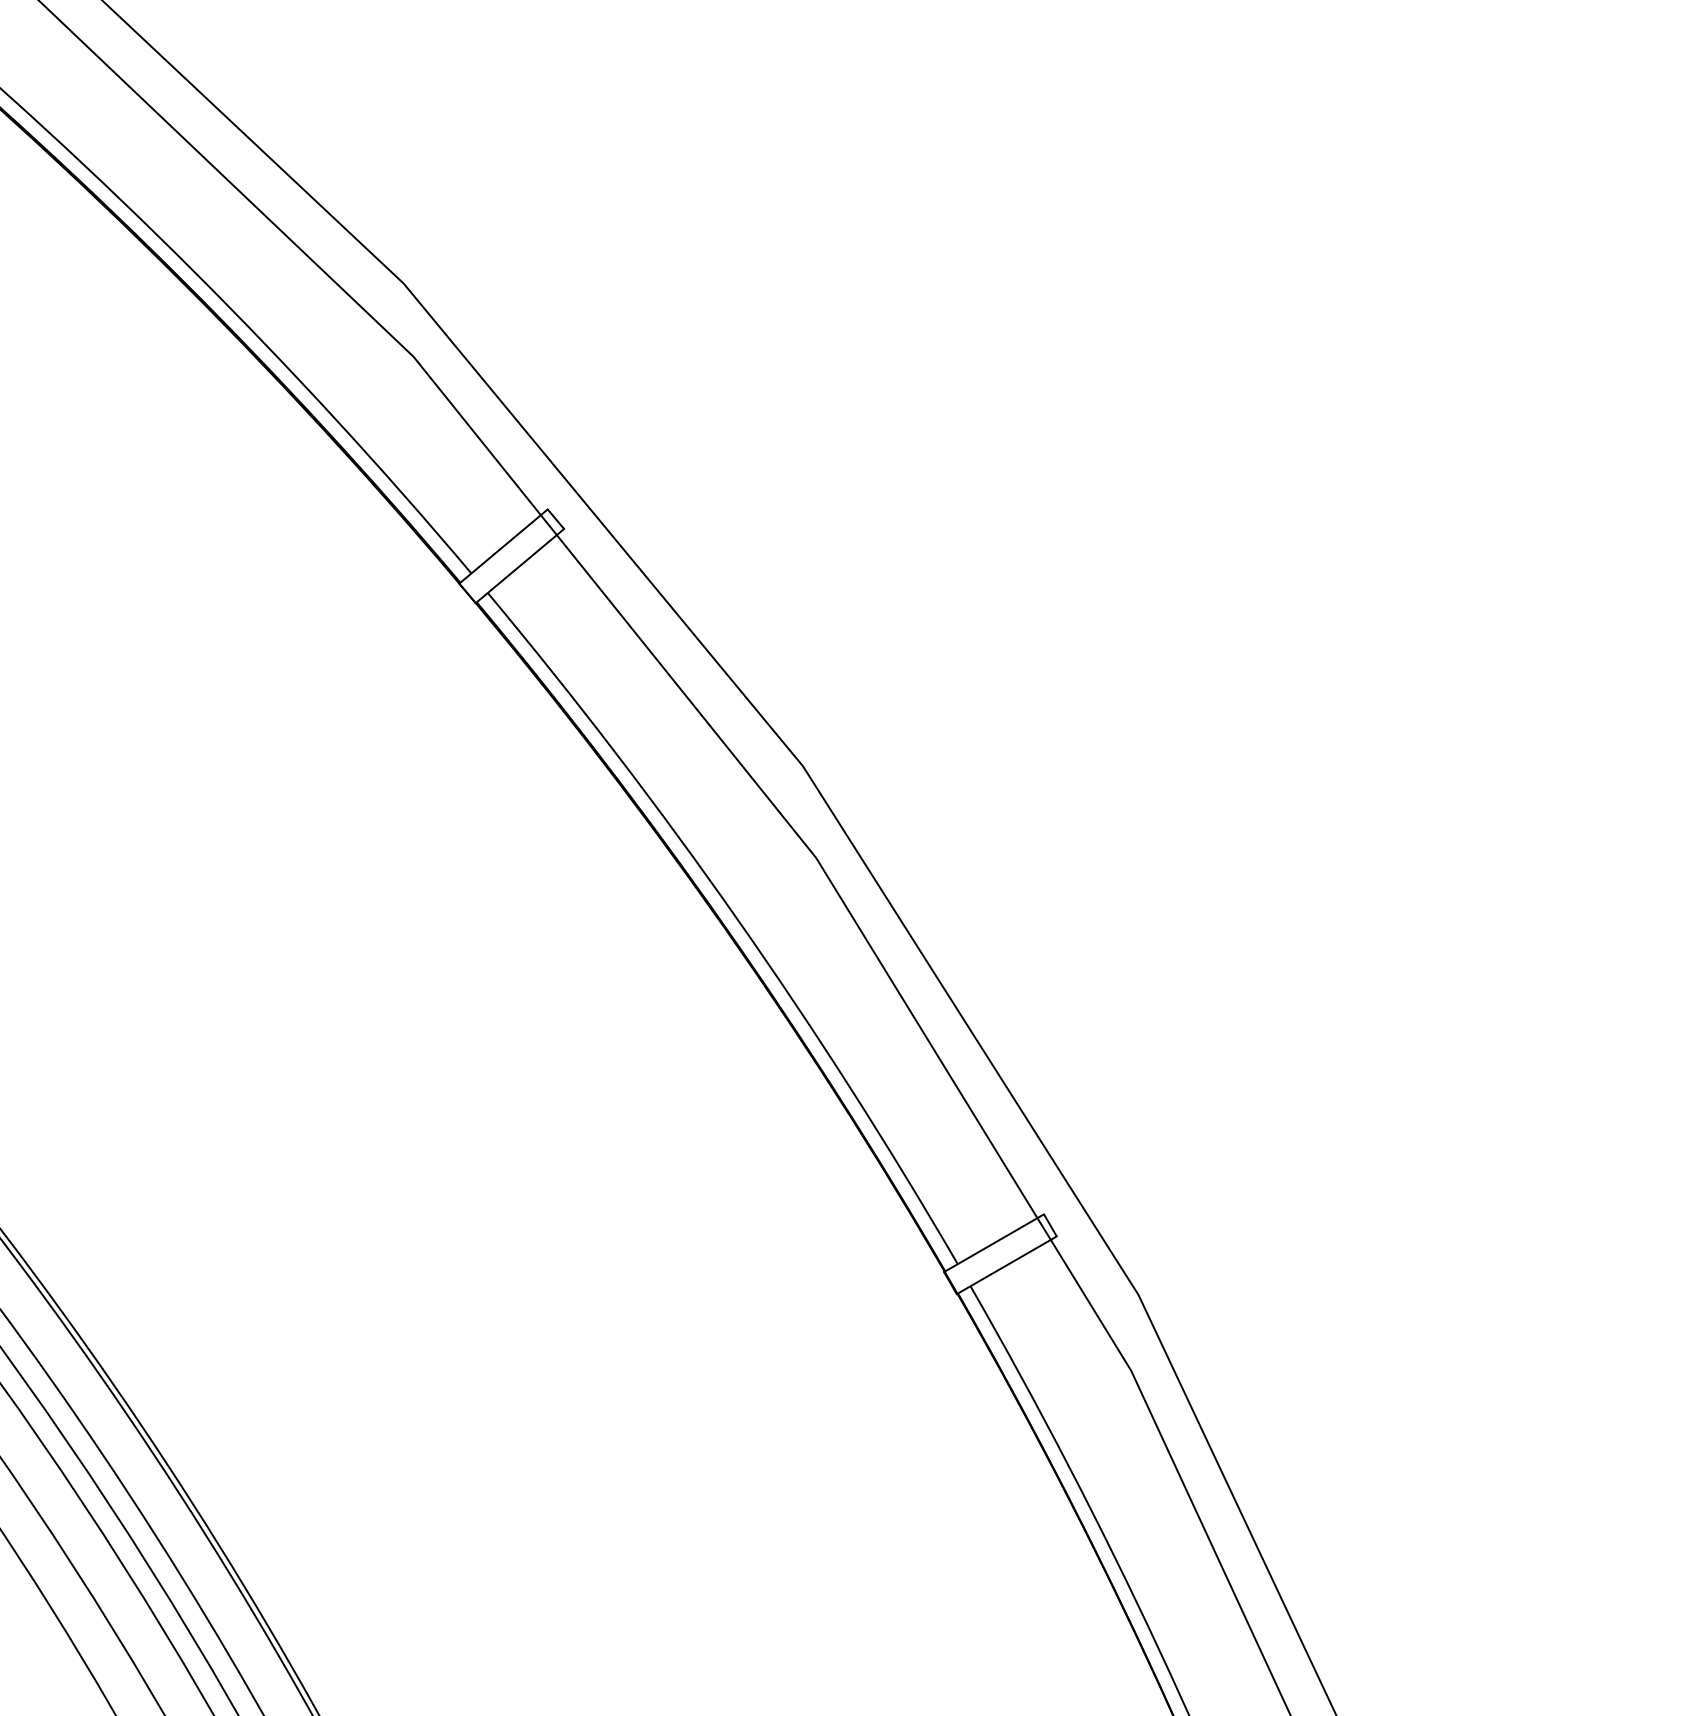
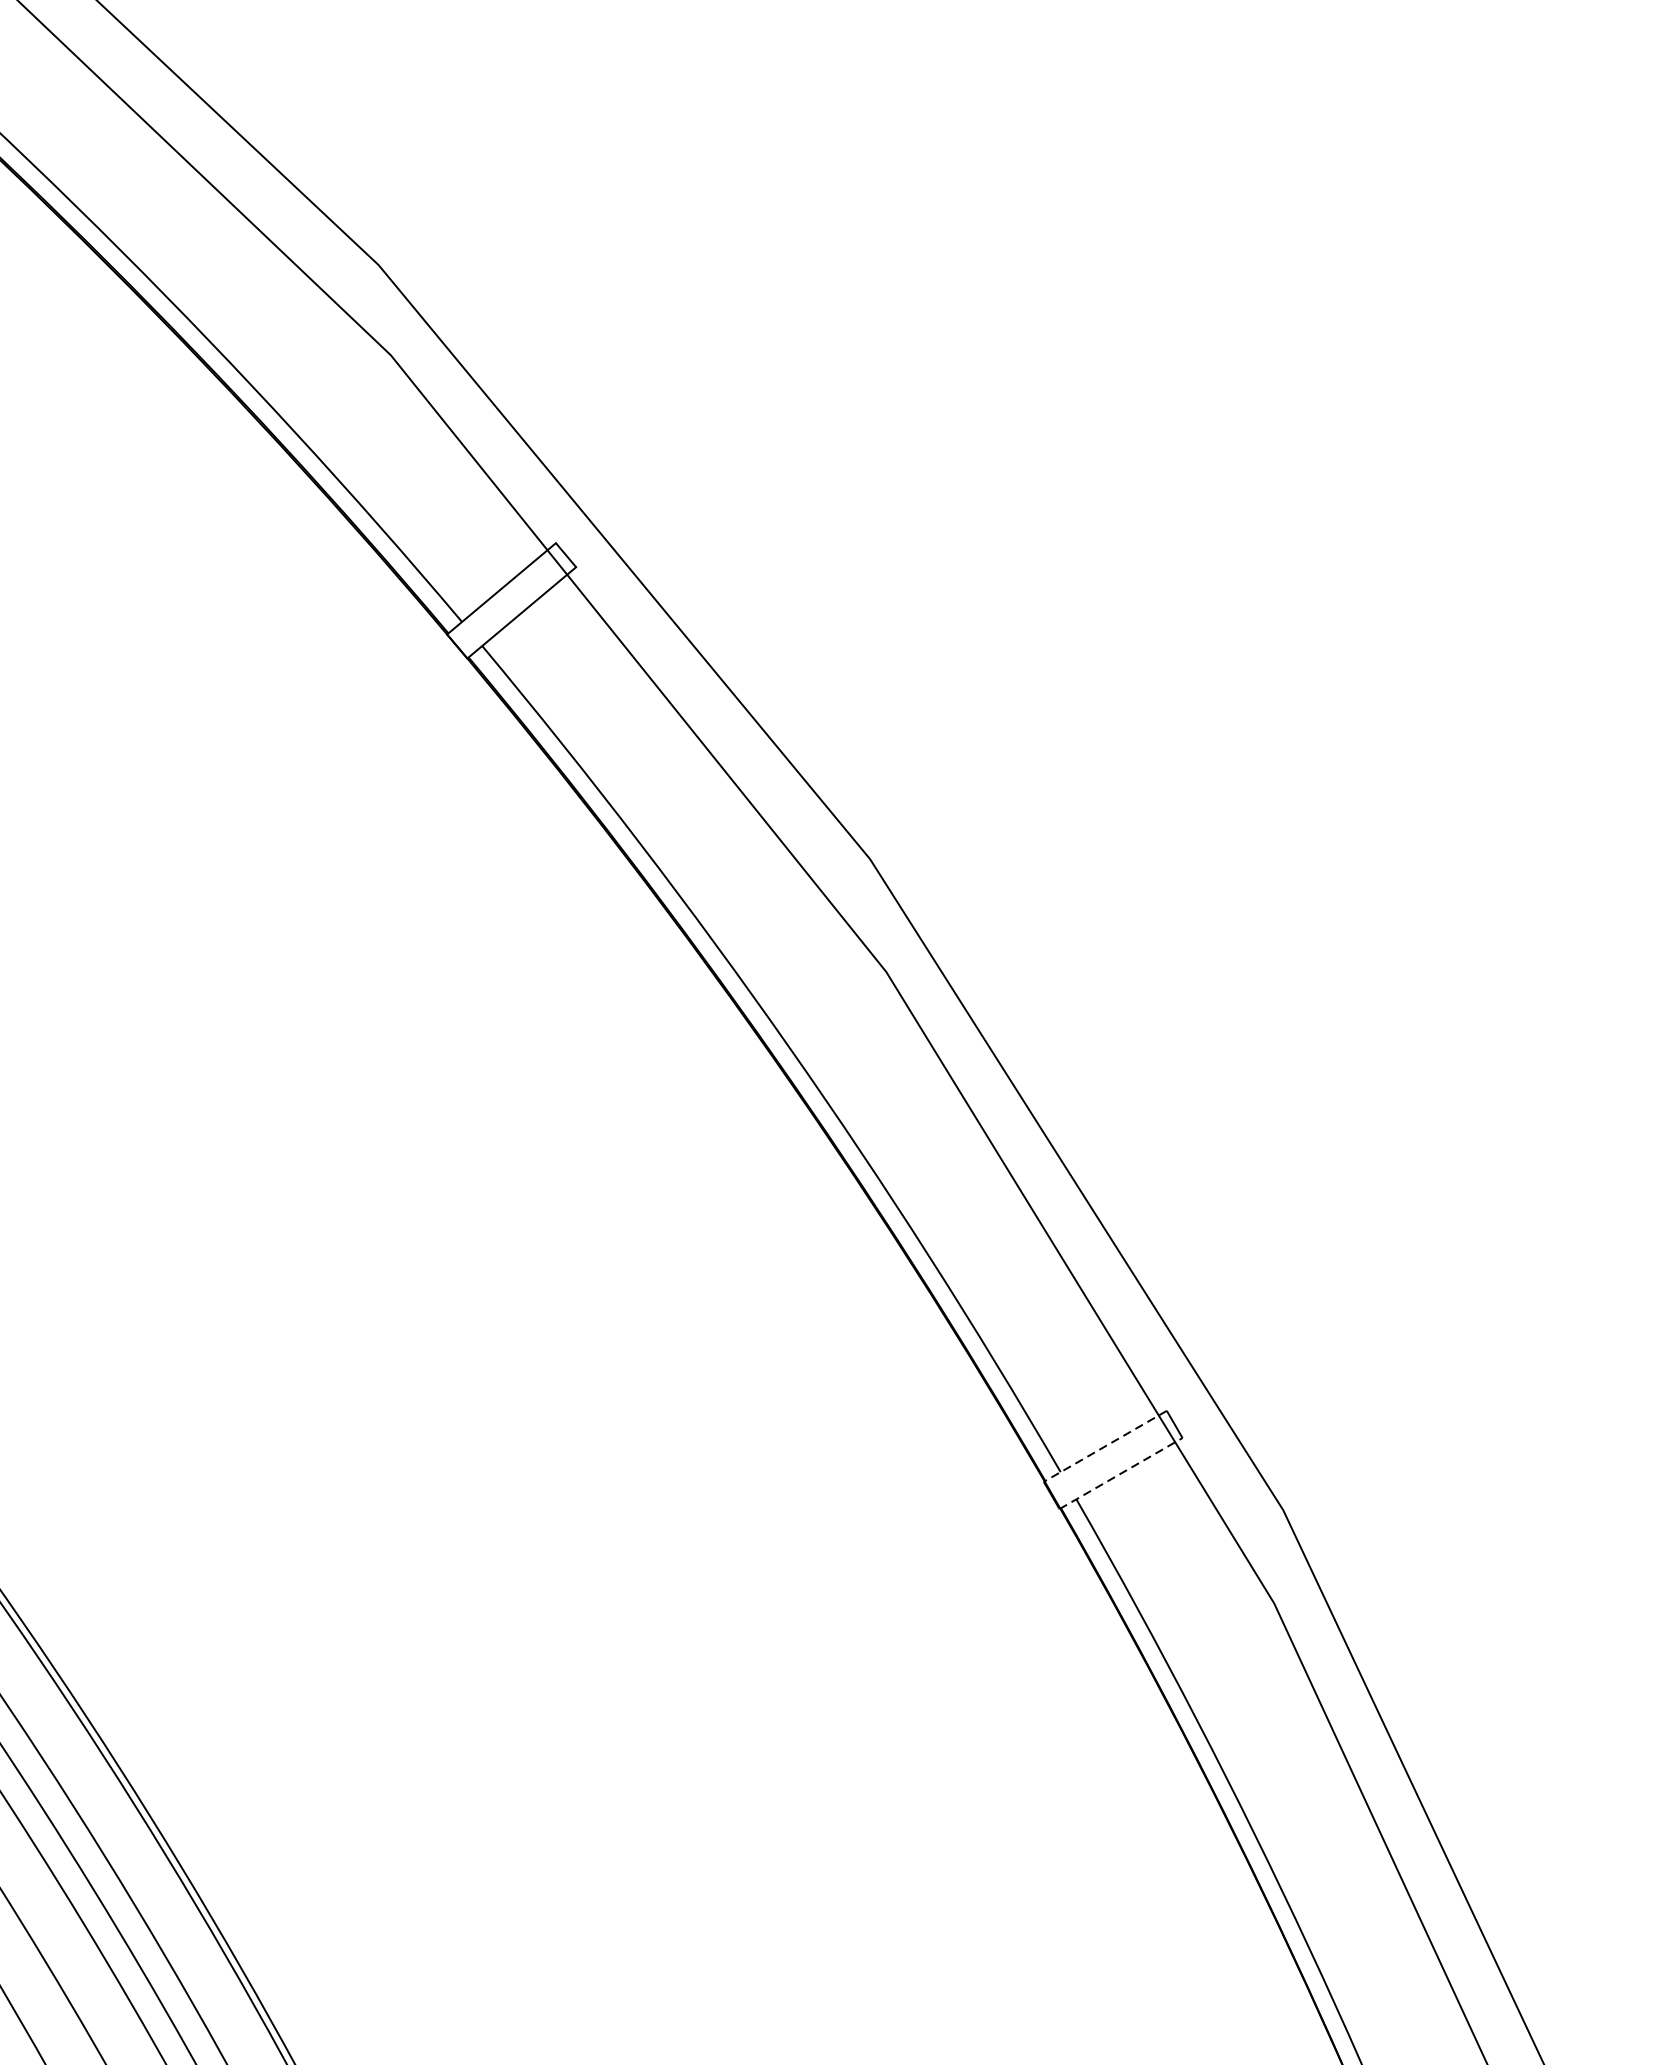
line: (994, 1243) -> (1105, 1446), solid -> dashed
line: (1006, 1265) -> (1120, 1473), solid -> dashed

